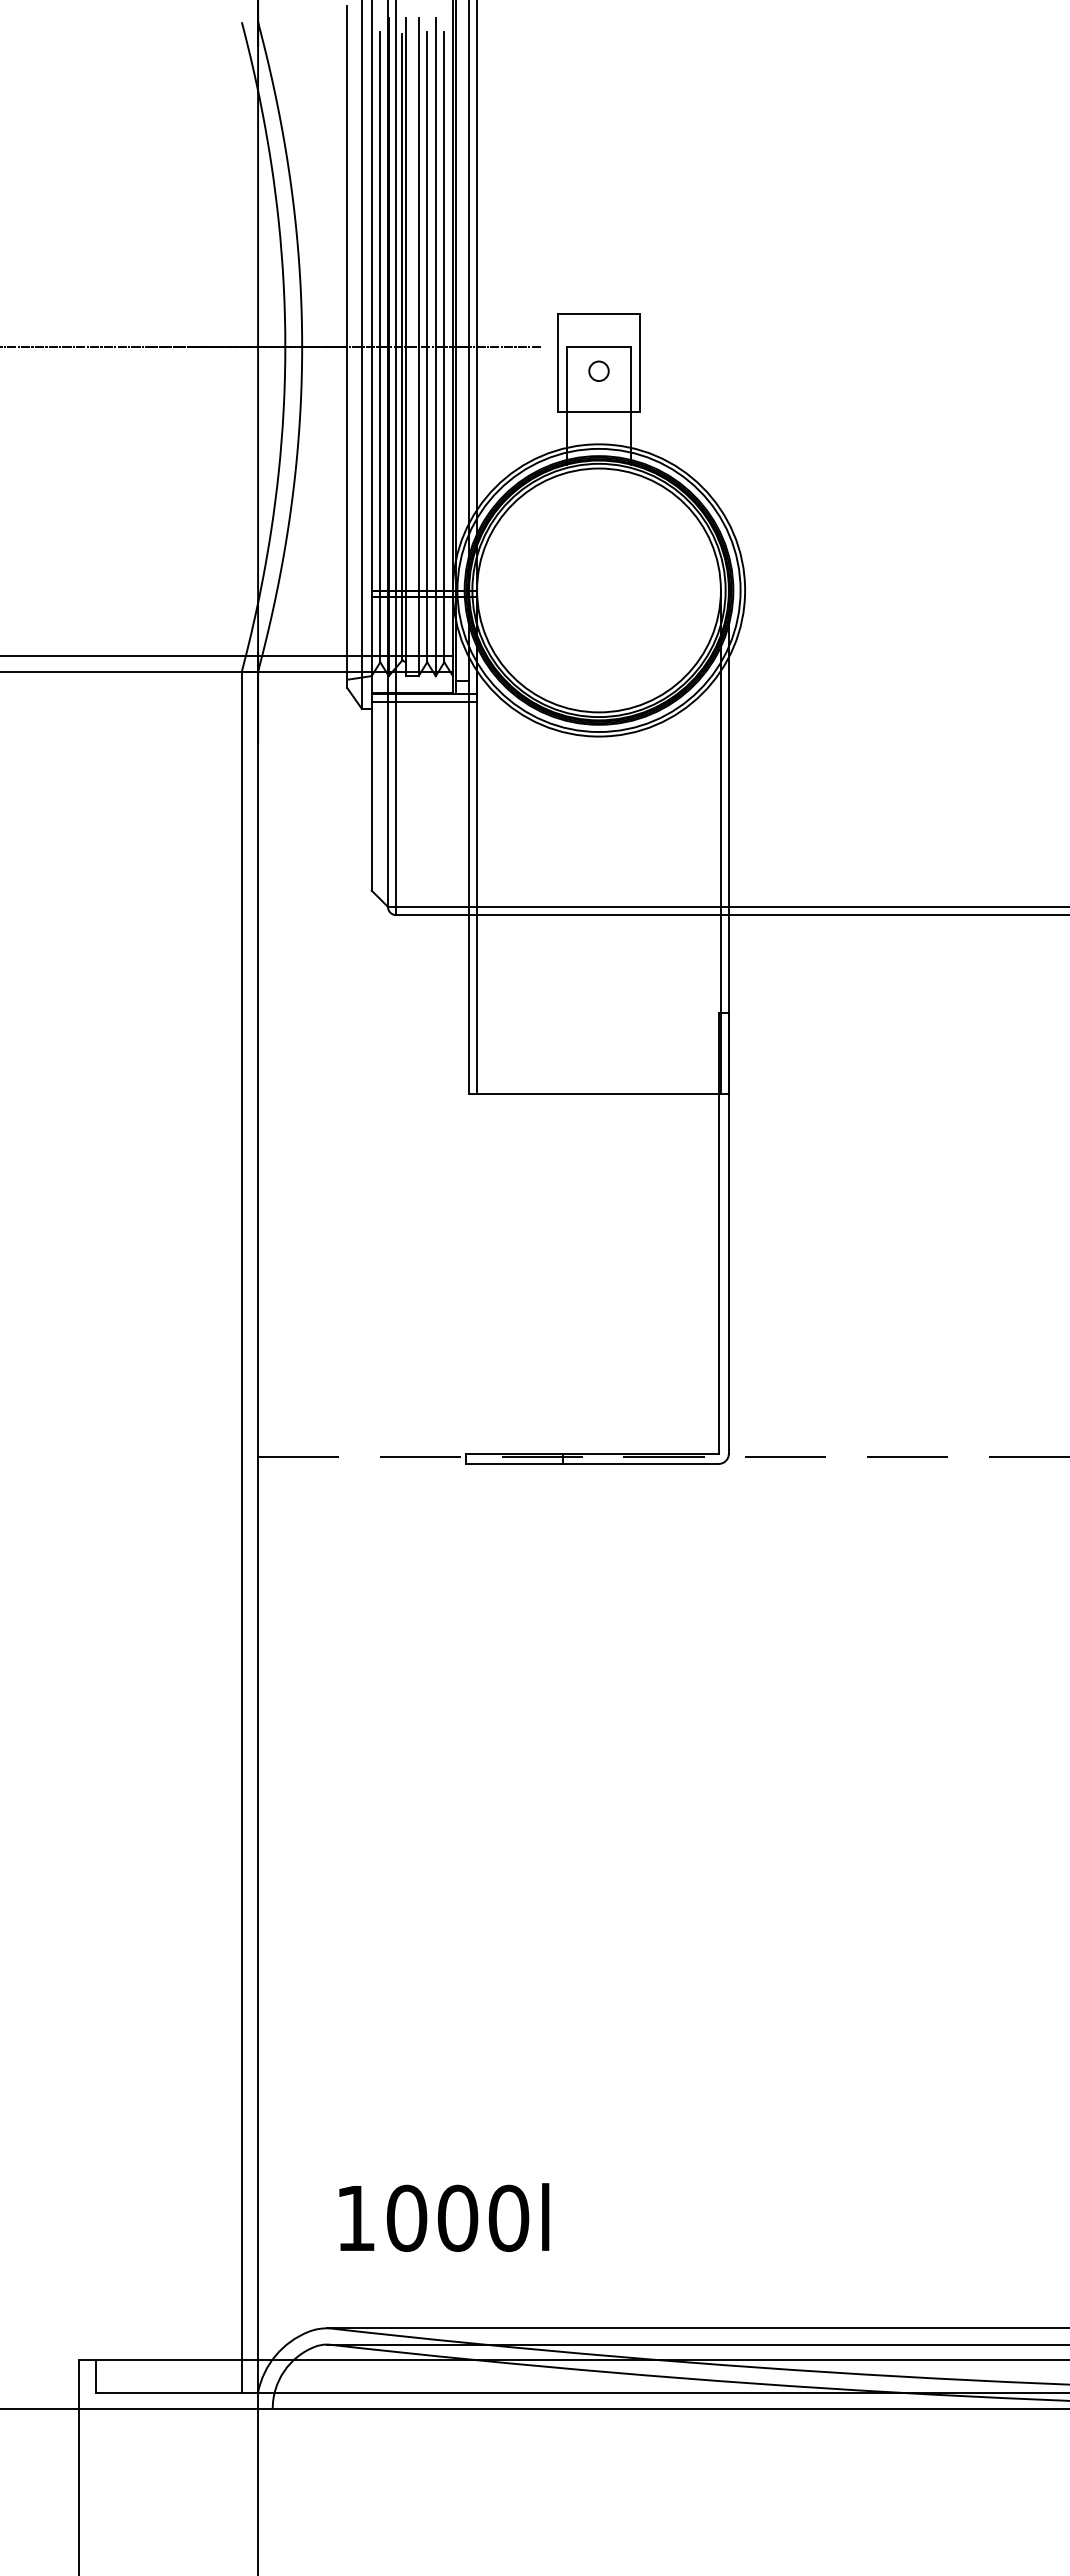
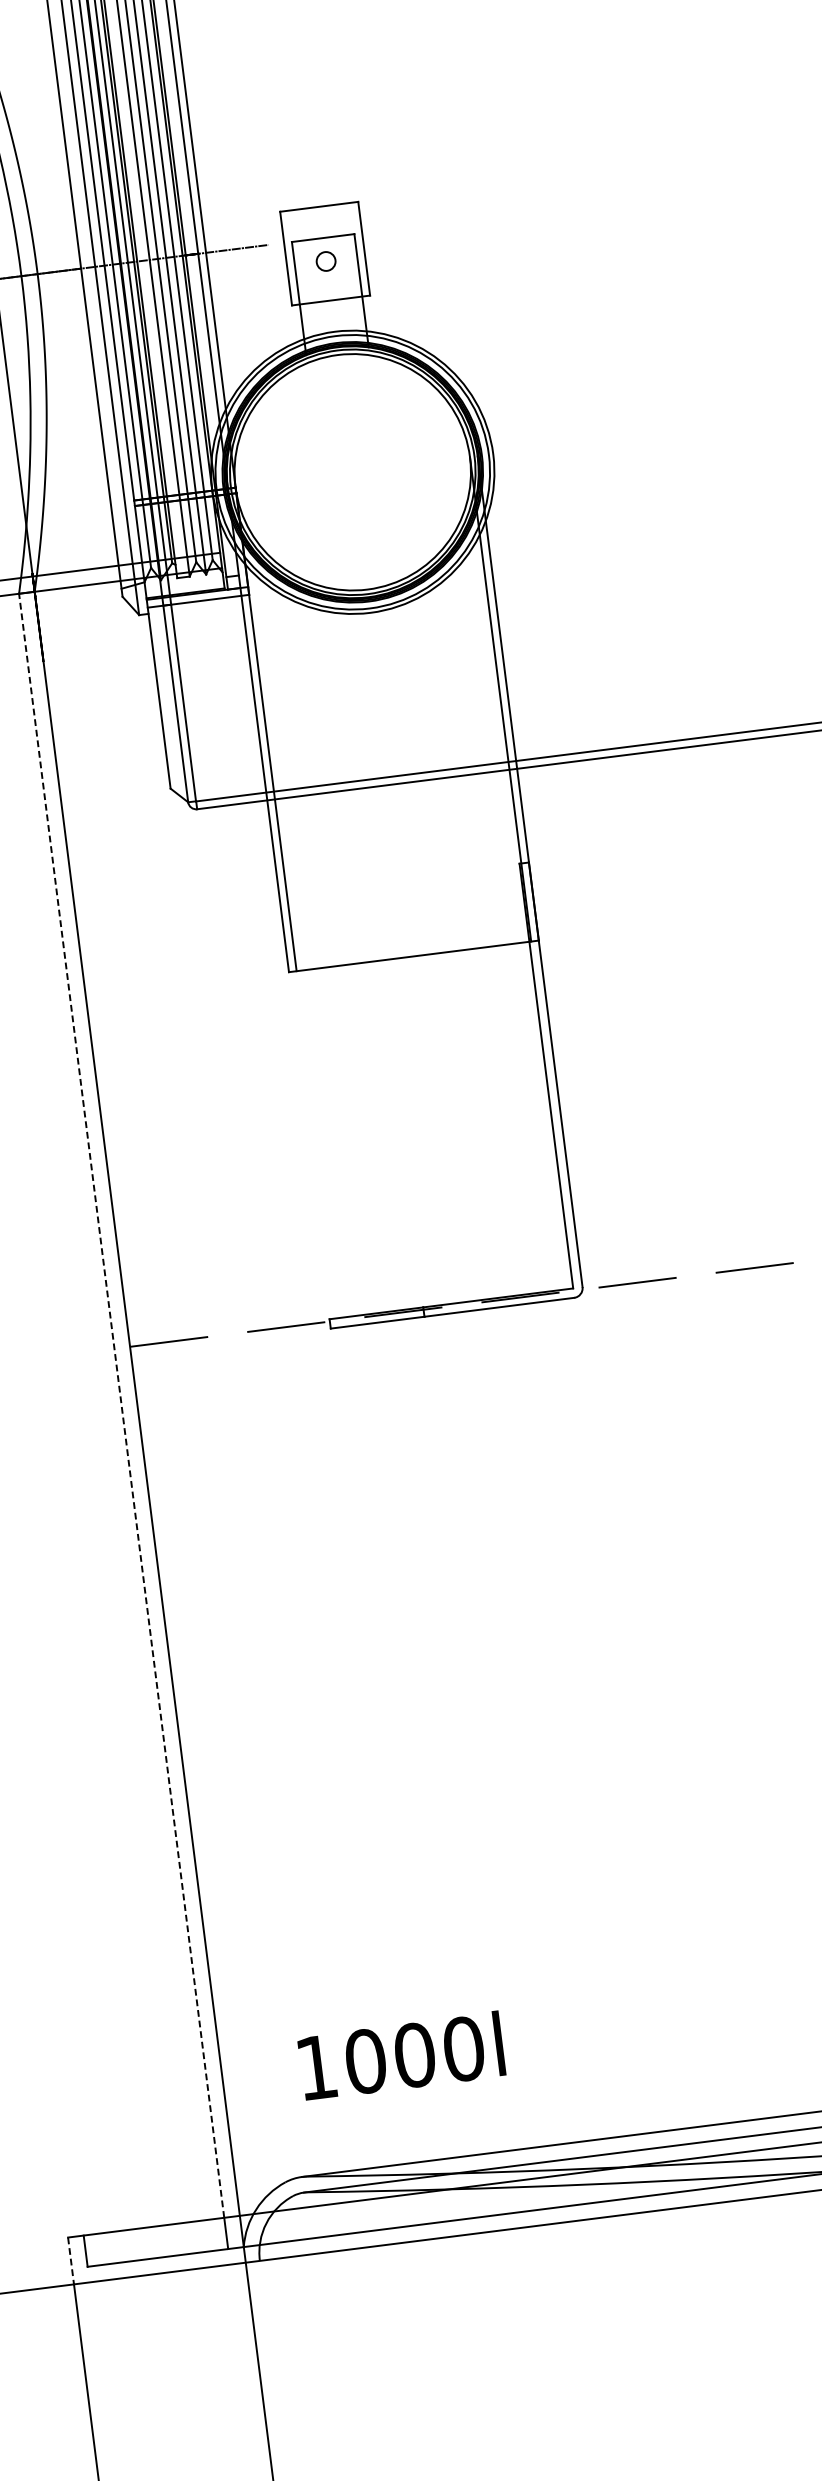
line: (241, 1515) -> (121, 1405), solid -> dashed
line: (79, 2384) -> (71, 2261), solid -> dashed

